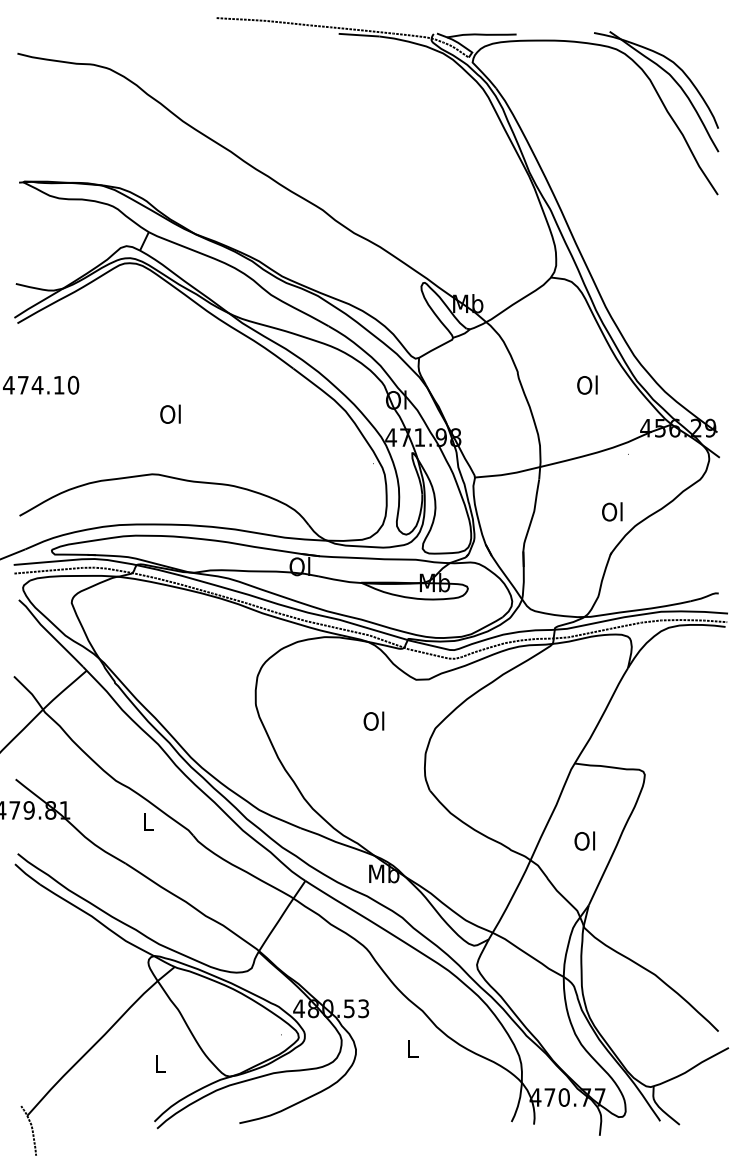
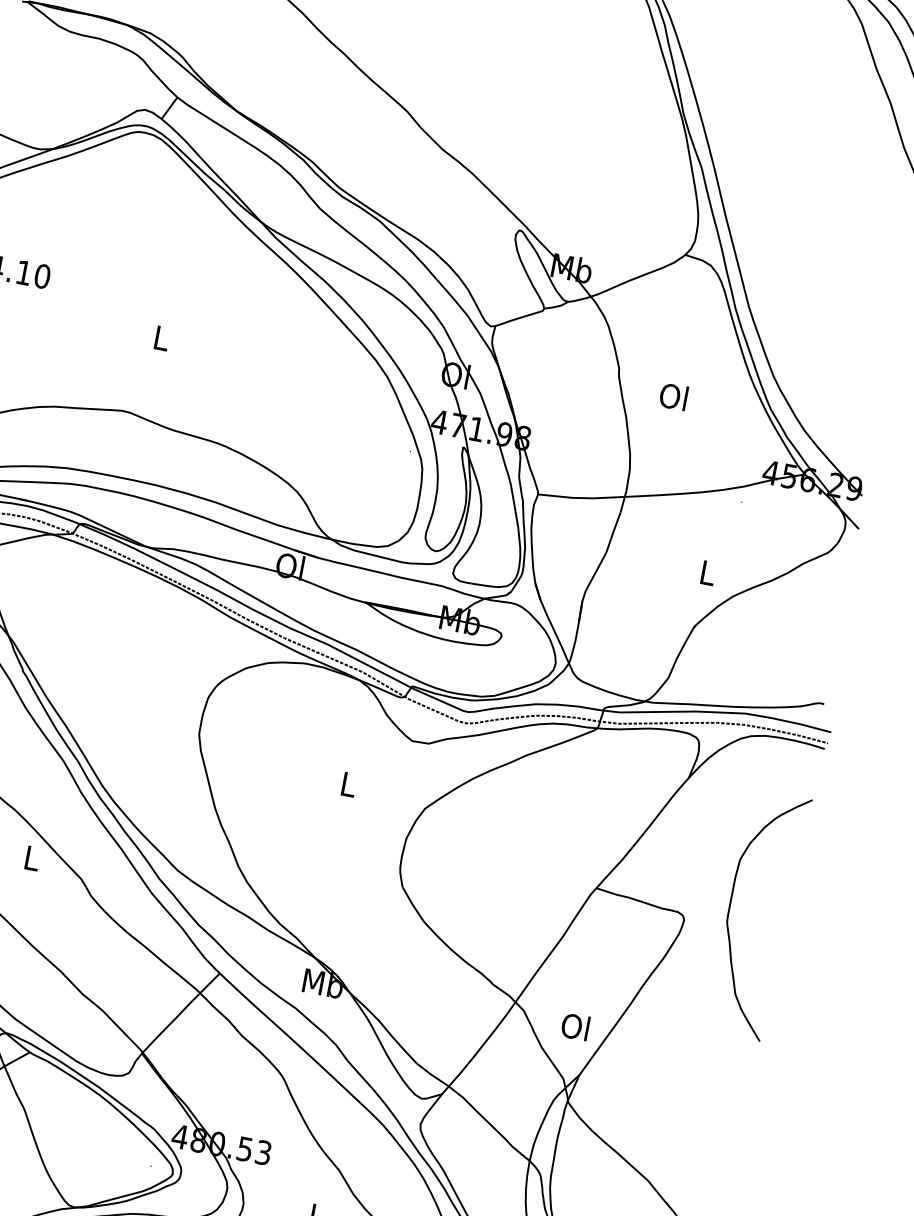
text: (587, 384) -> (673, 395), moved
text: (170, 413) -> (160, 336), Ol -> L
text: (612, 511) -> (707, 572), Ol -> L
text: (373, 720) -> (347, 783), Ol -> L
curve: (677, 760) -> (729, 909), added
text: (584, 840) -> (575, 1025), moved

